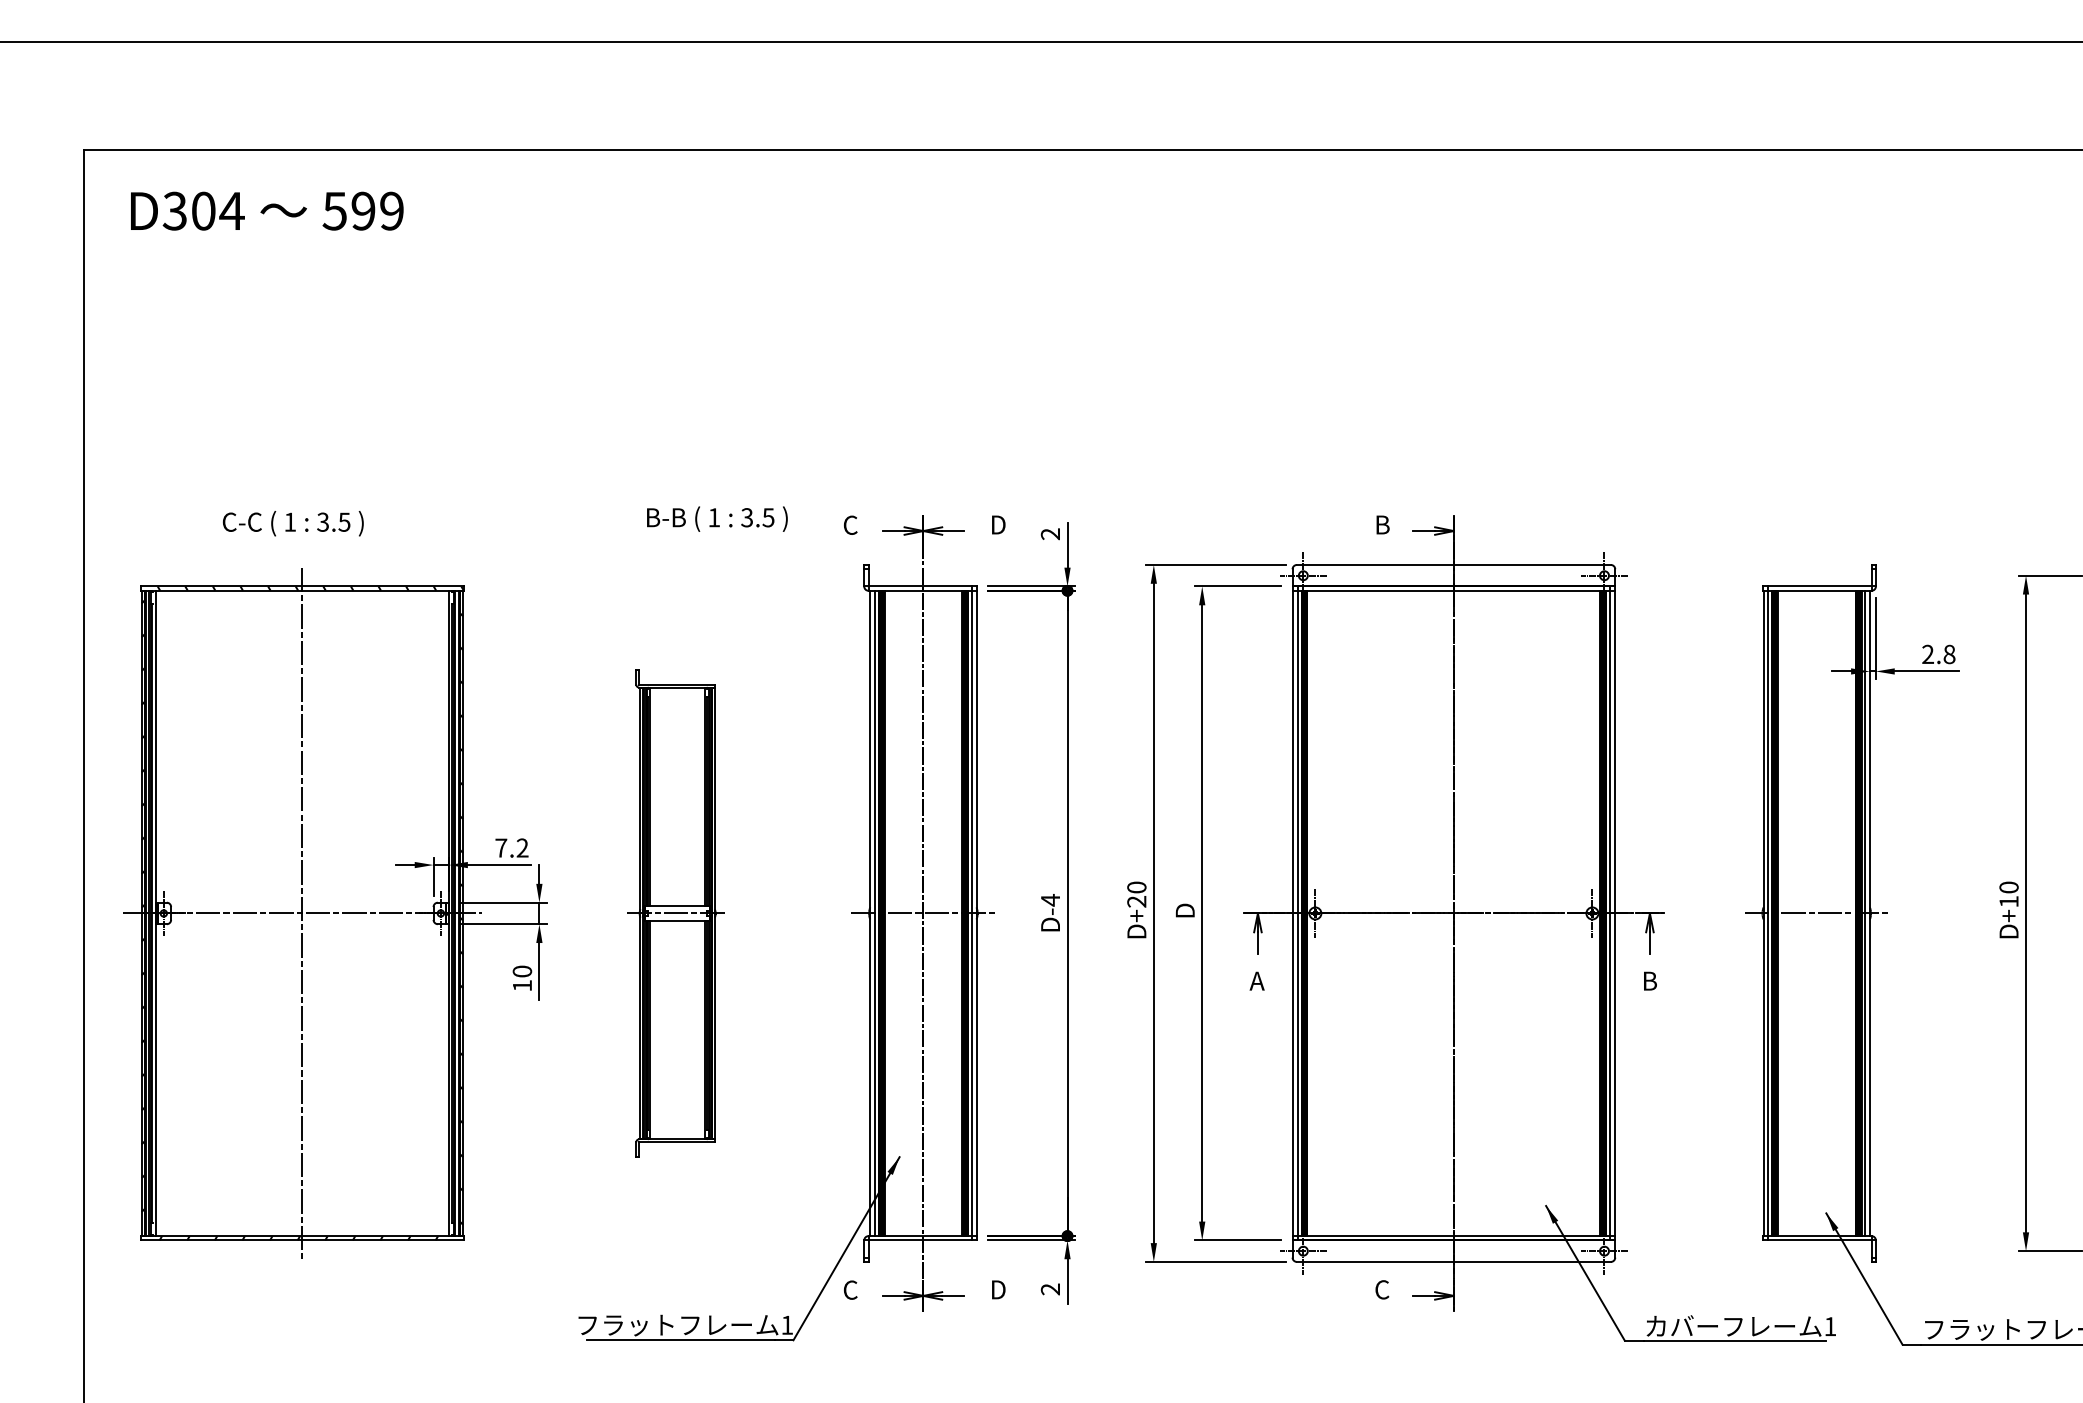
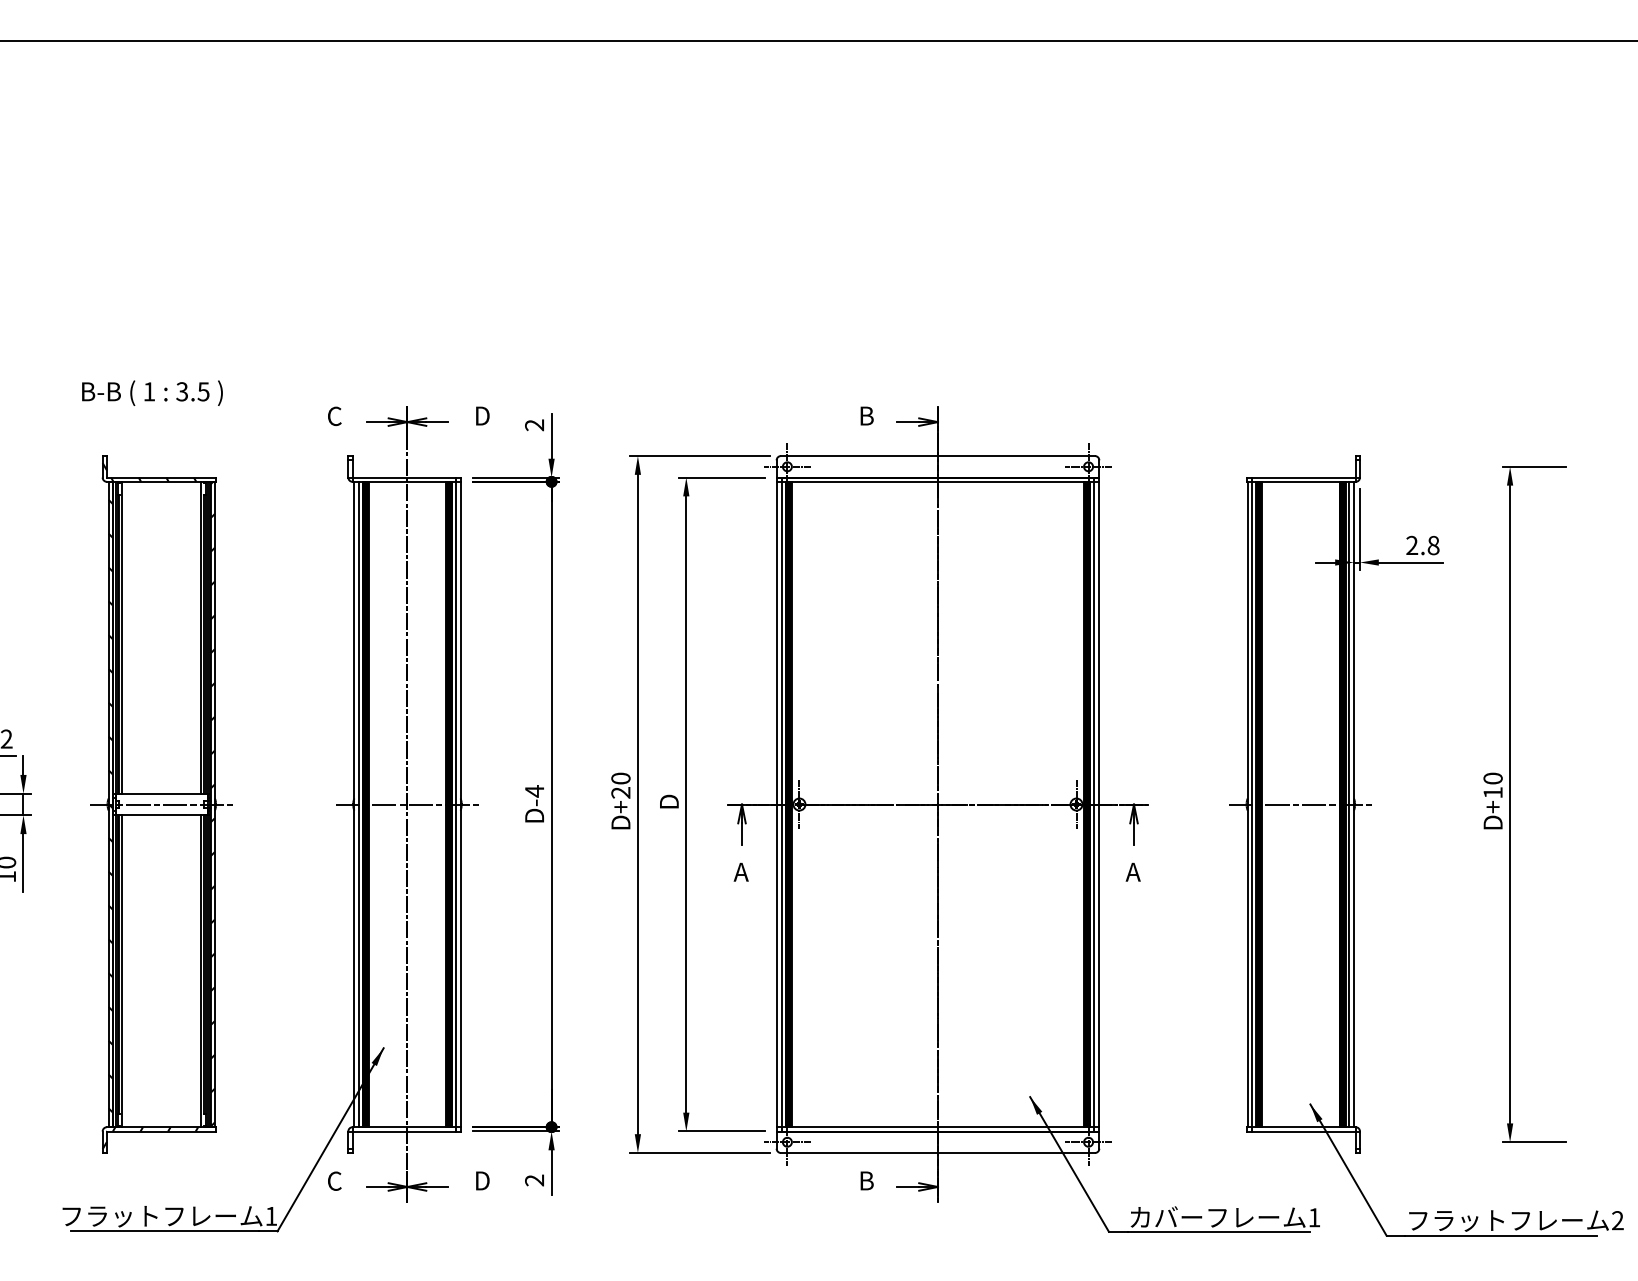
text: (717, 518) -> (152, 392), moved
part: (677, 913) -> (161, 804), size x1.43
text: (1648, 980) -> (1132, 871), B -> A
text: (1382, 1289) -> (866, 1180), C -> B

